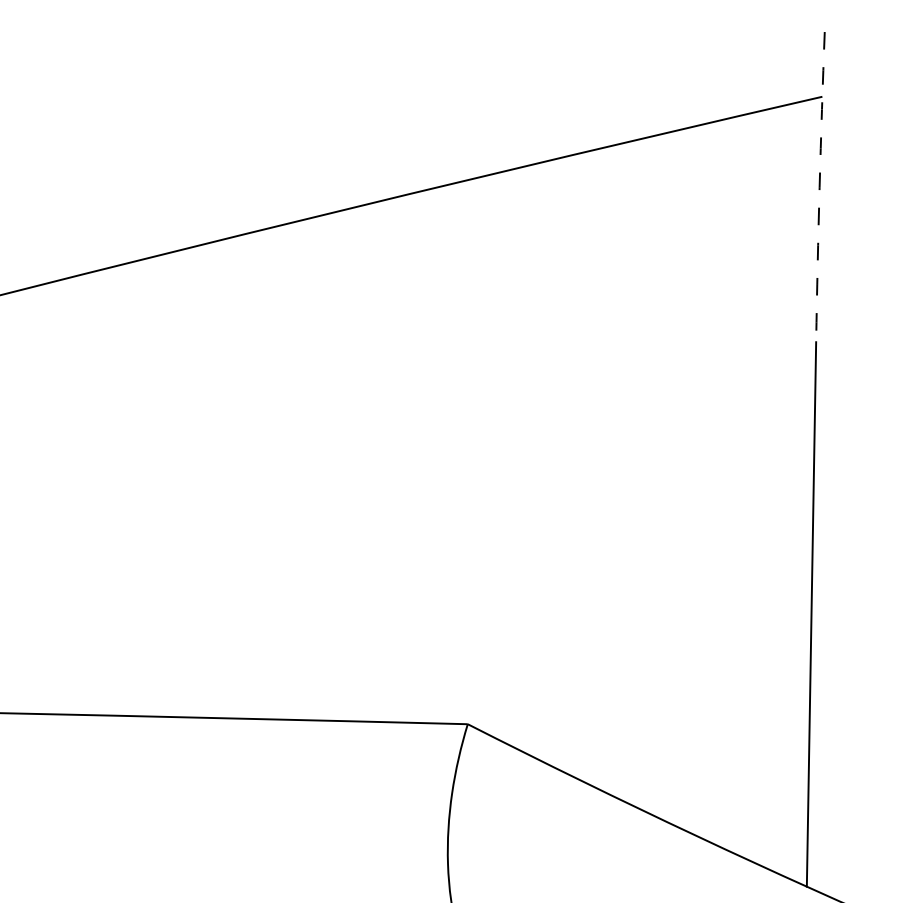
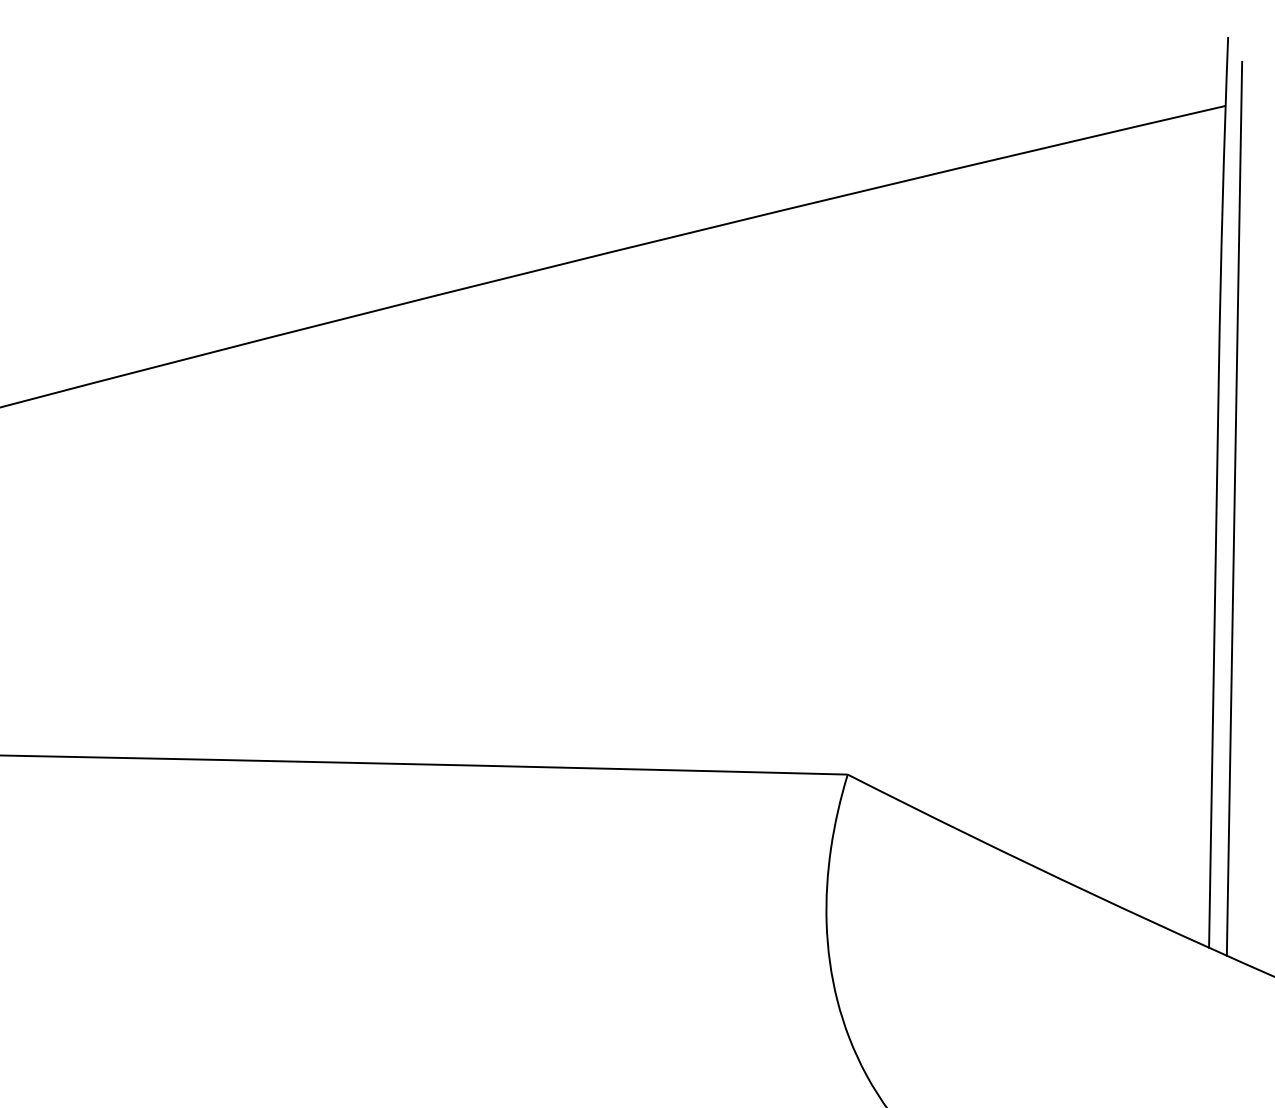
arc: (819, 187) -> (1222, 202), dashed -> solid
line: (830, 474) -> (1234, 508), added

